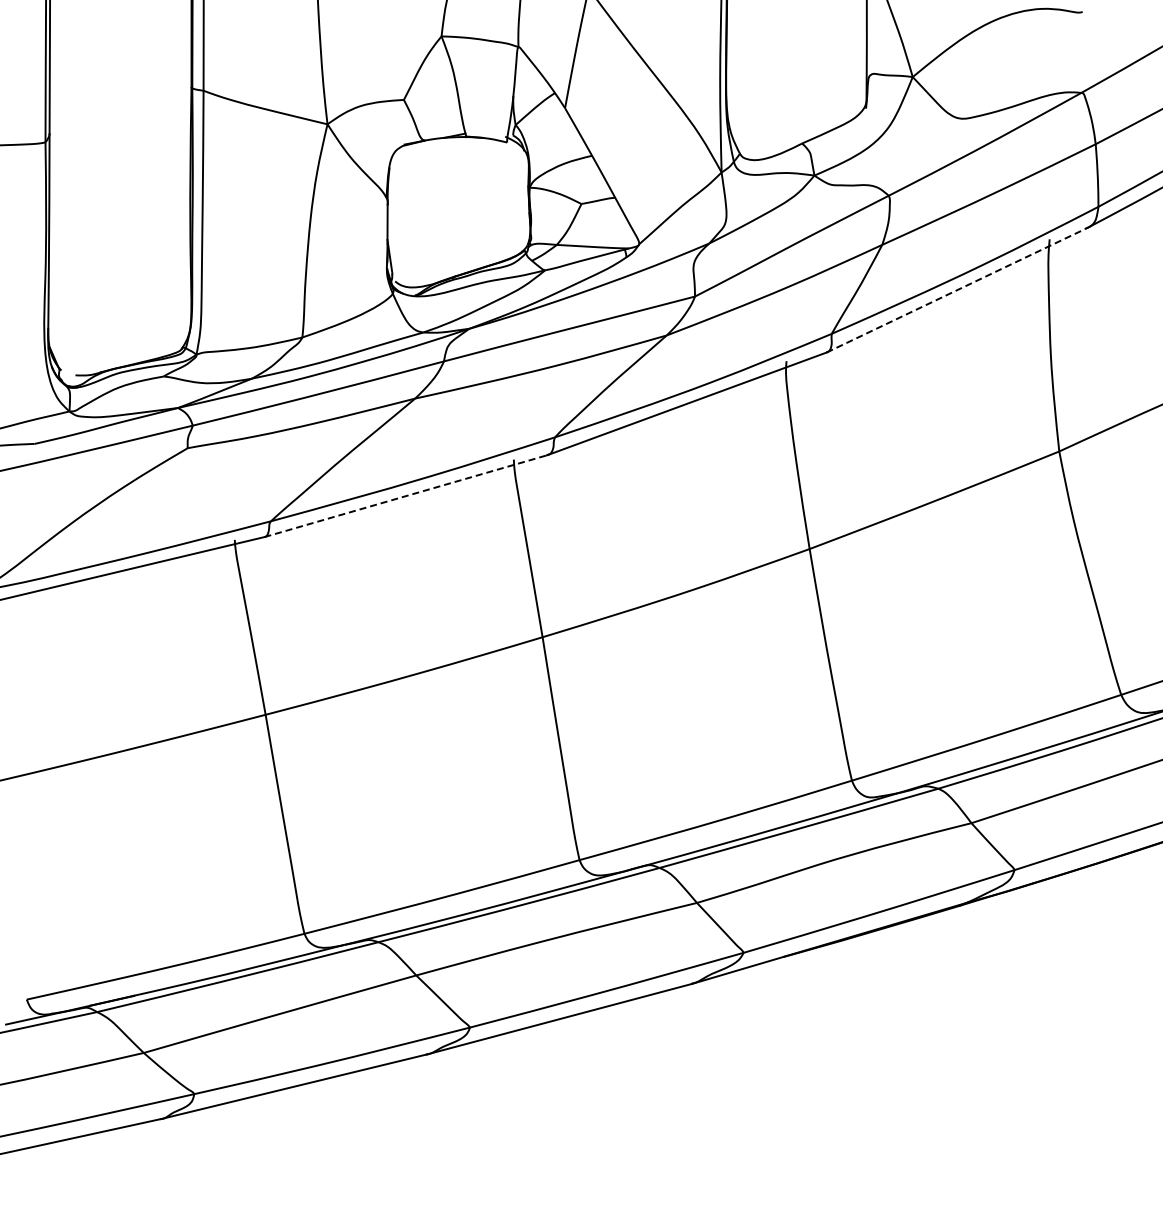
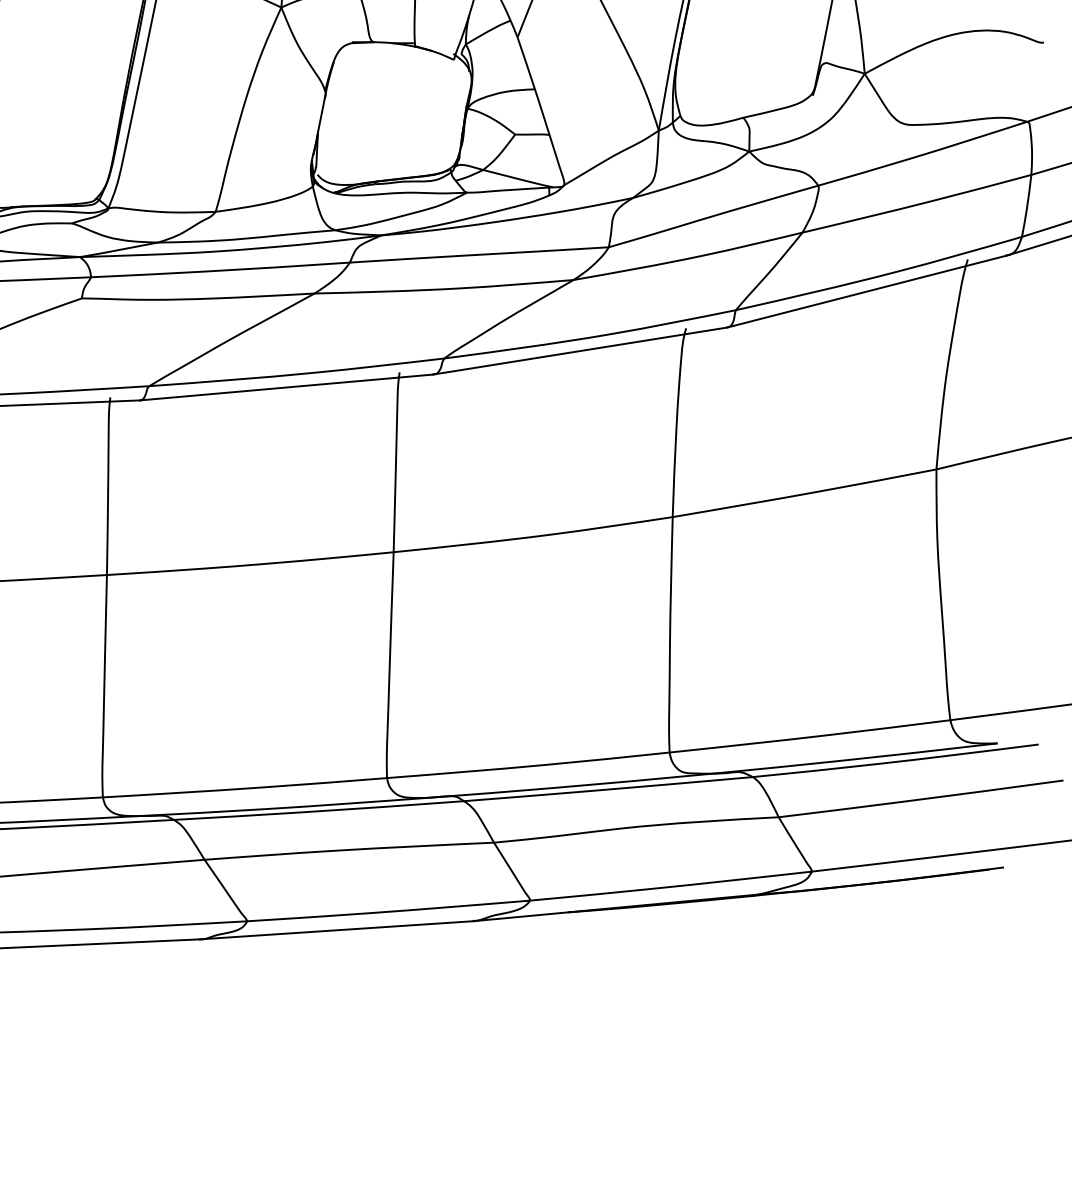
line: (956, 290) -> (866, 291), dashed -> solid
line: (406, 496) -> (287, 387), dashed -> solid

